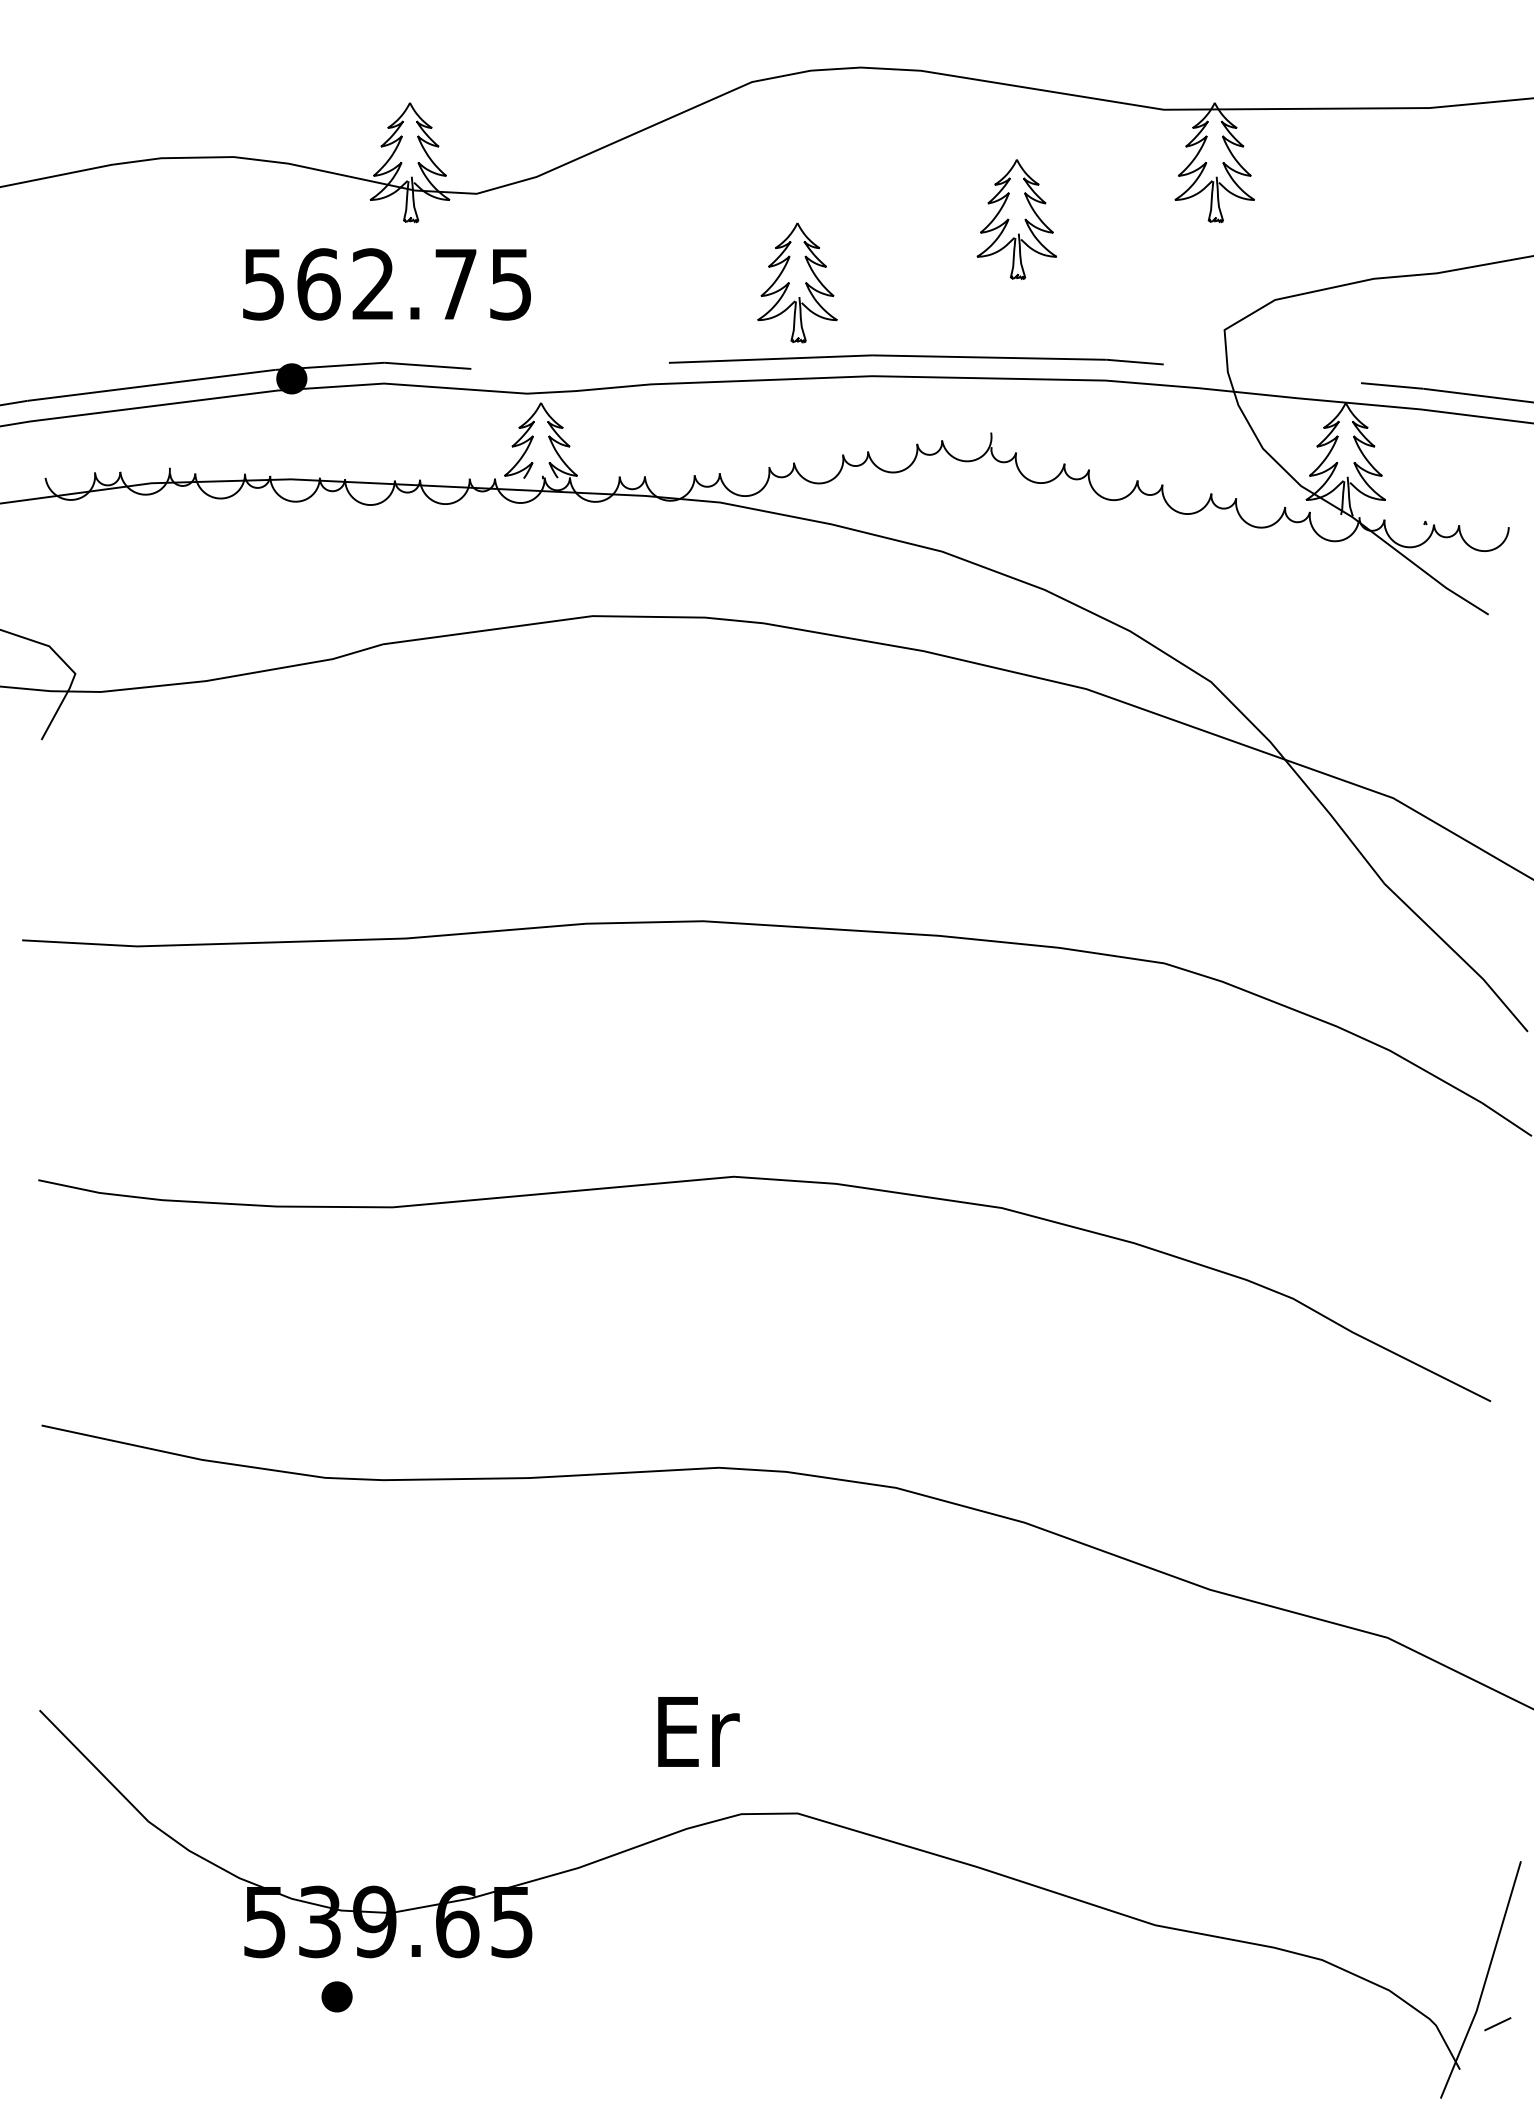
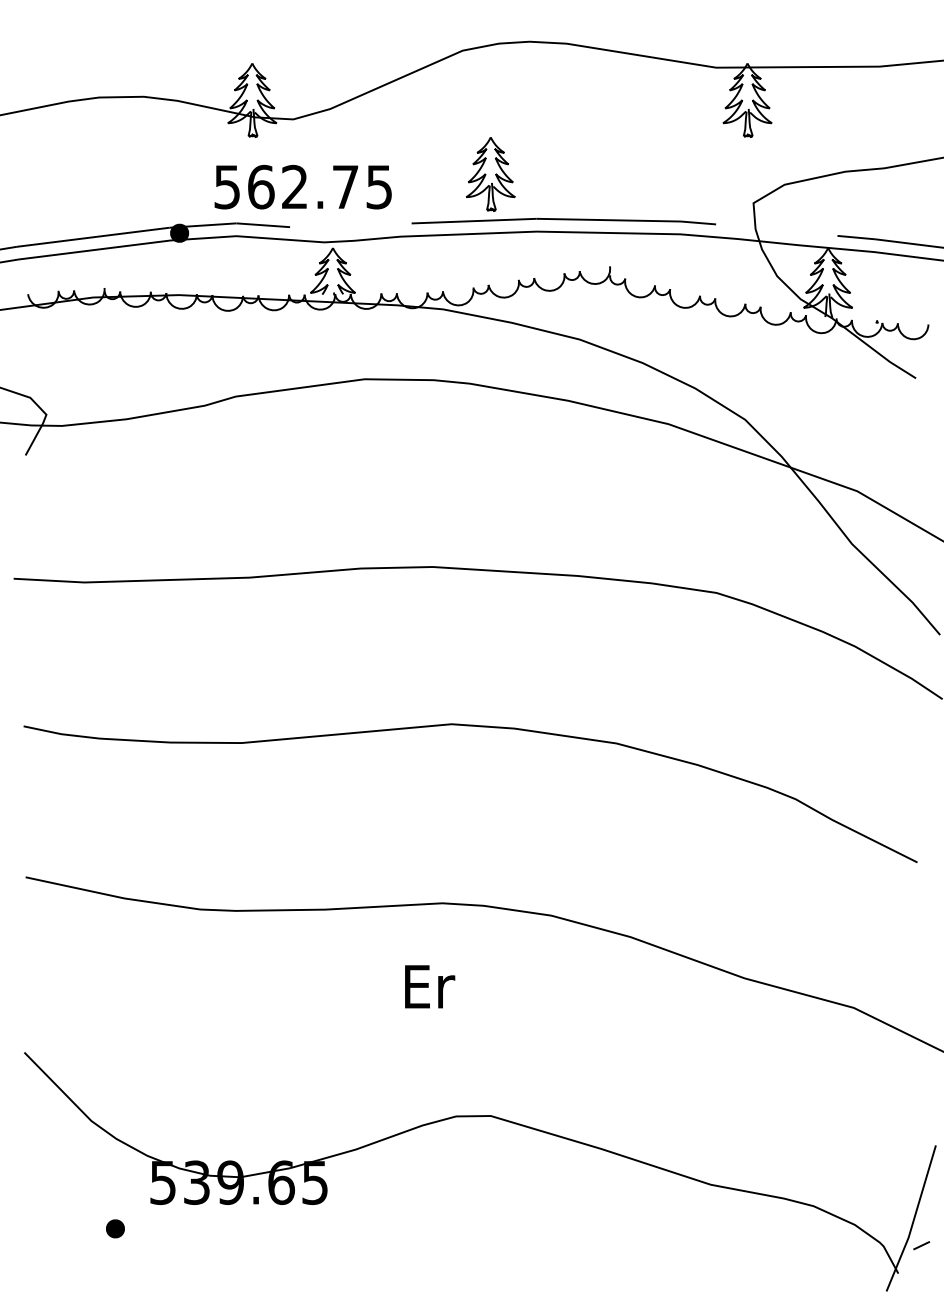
part: (1016, 219) -> (625, 135), removed
text: (385, 283) -> (302, 186), moved
text: (699, 1731) -> (430, 986), moved
part: (337, 1996) -> (115, 1228), moved

